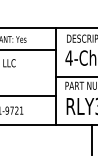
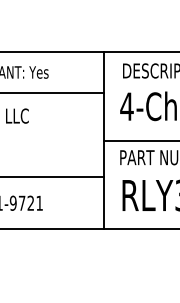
line: (91, 139) -> (168, 256), removed

